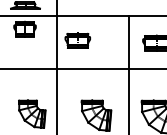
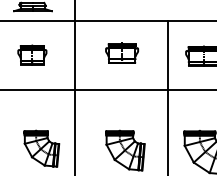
part: (25, 28) -> (32, 54), moved
part: (78, 40) -> (122, 52), moved

